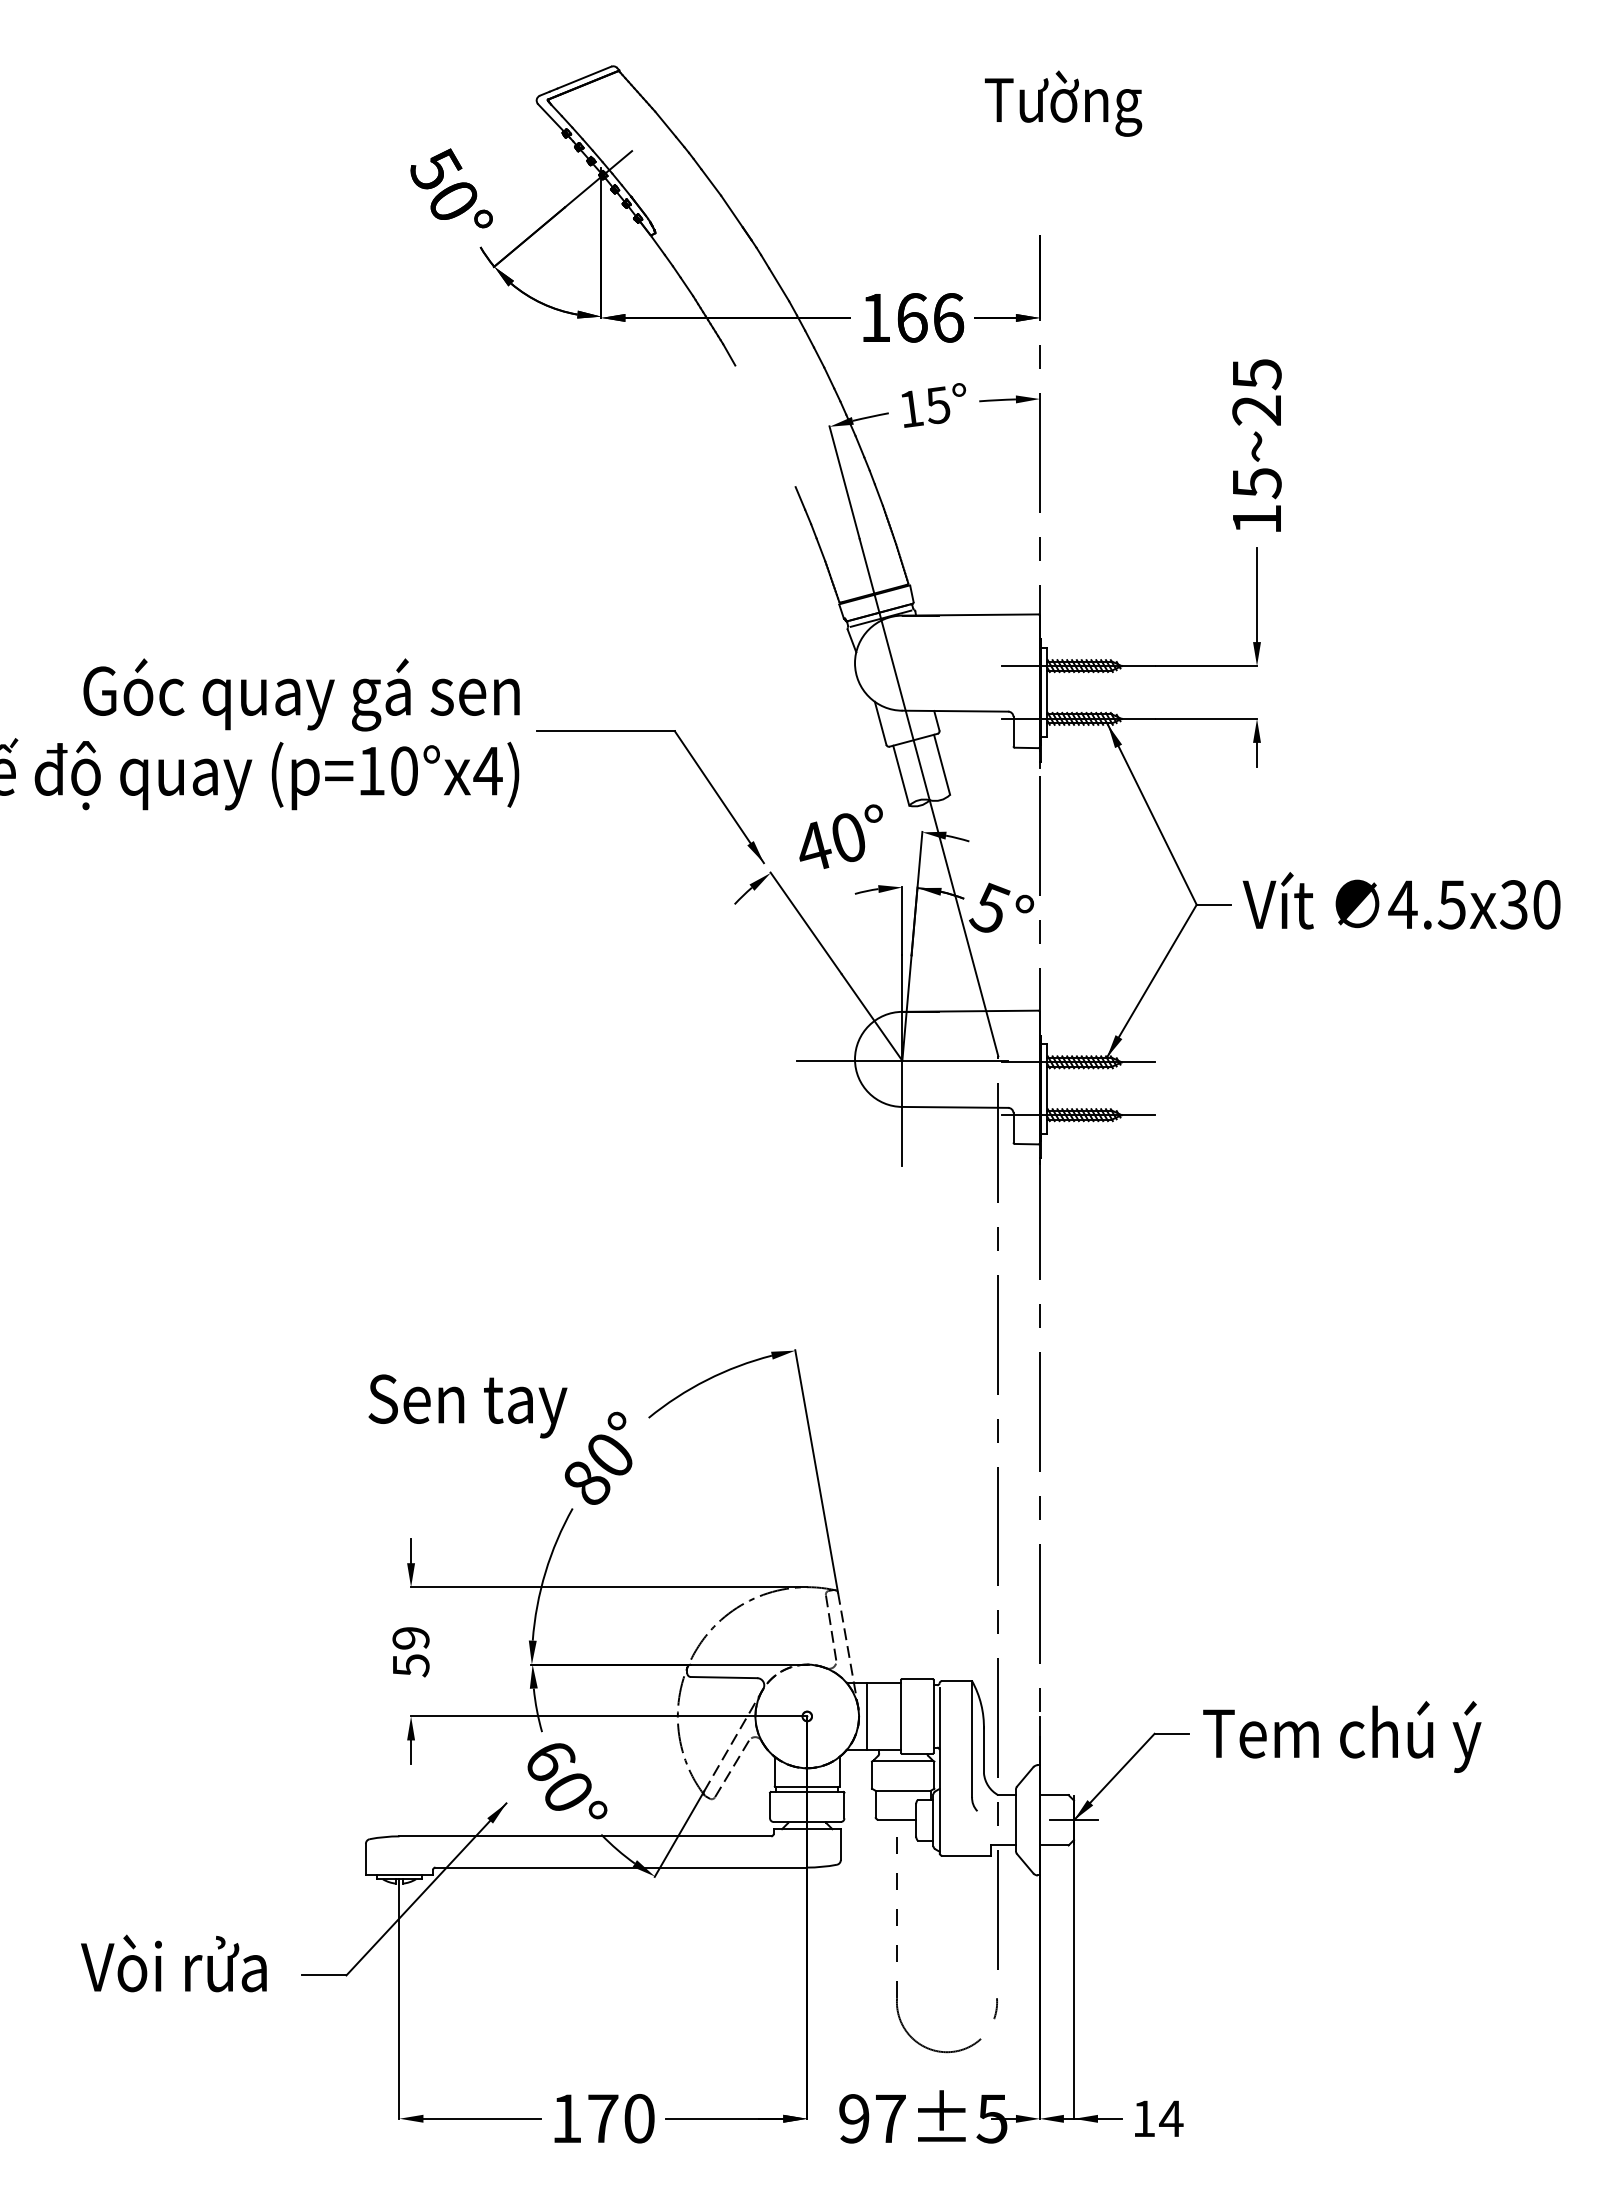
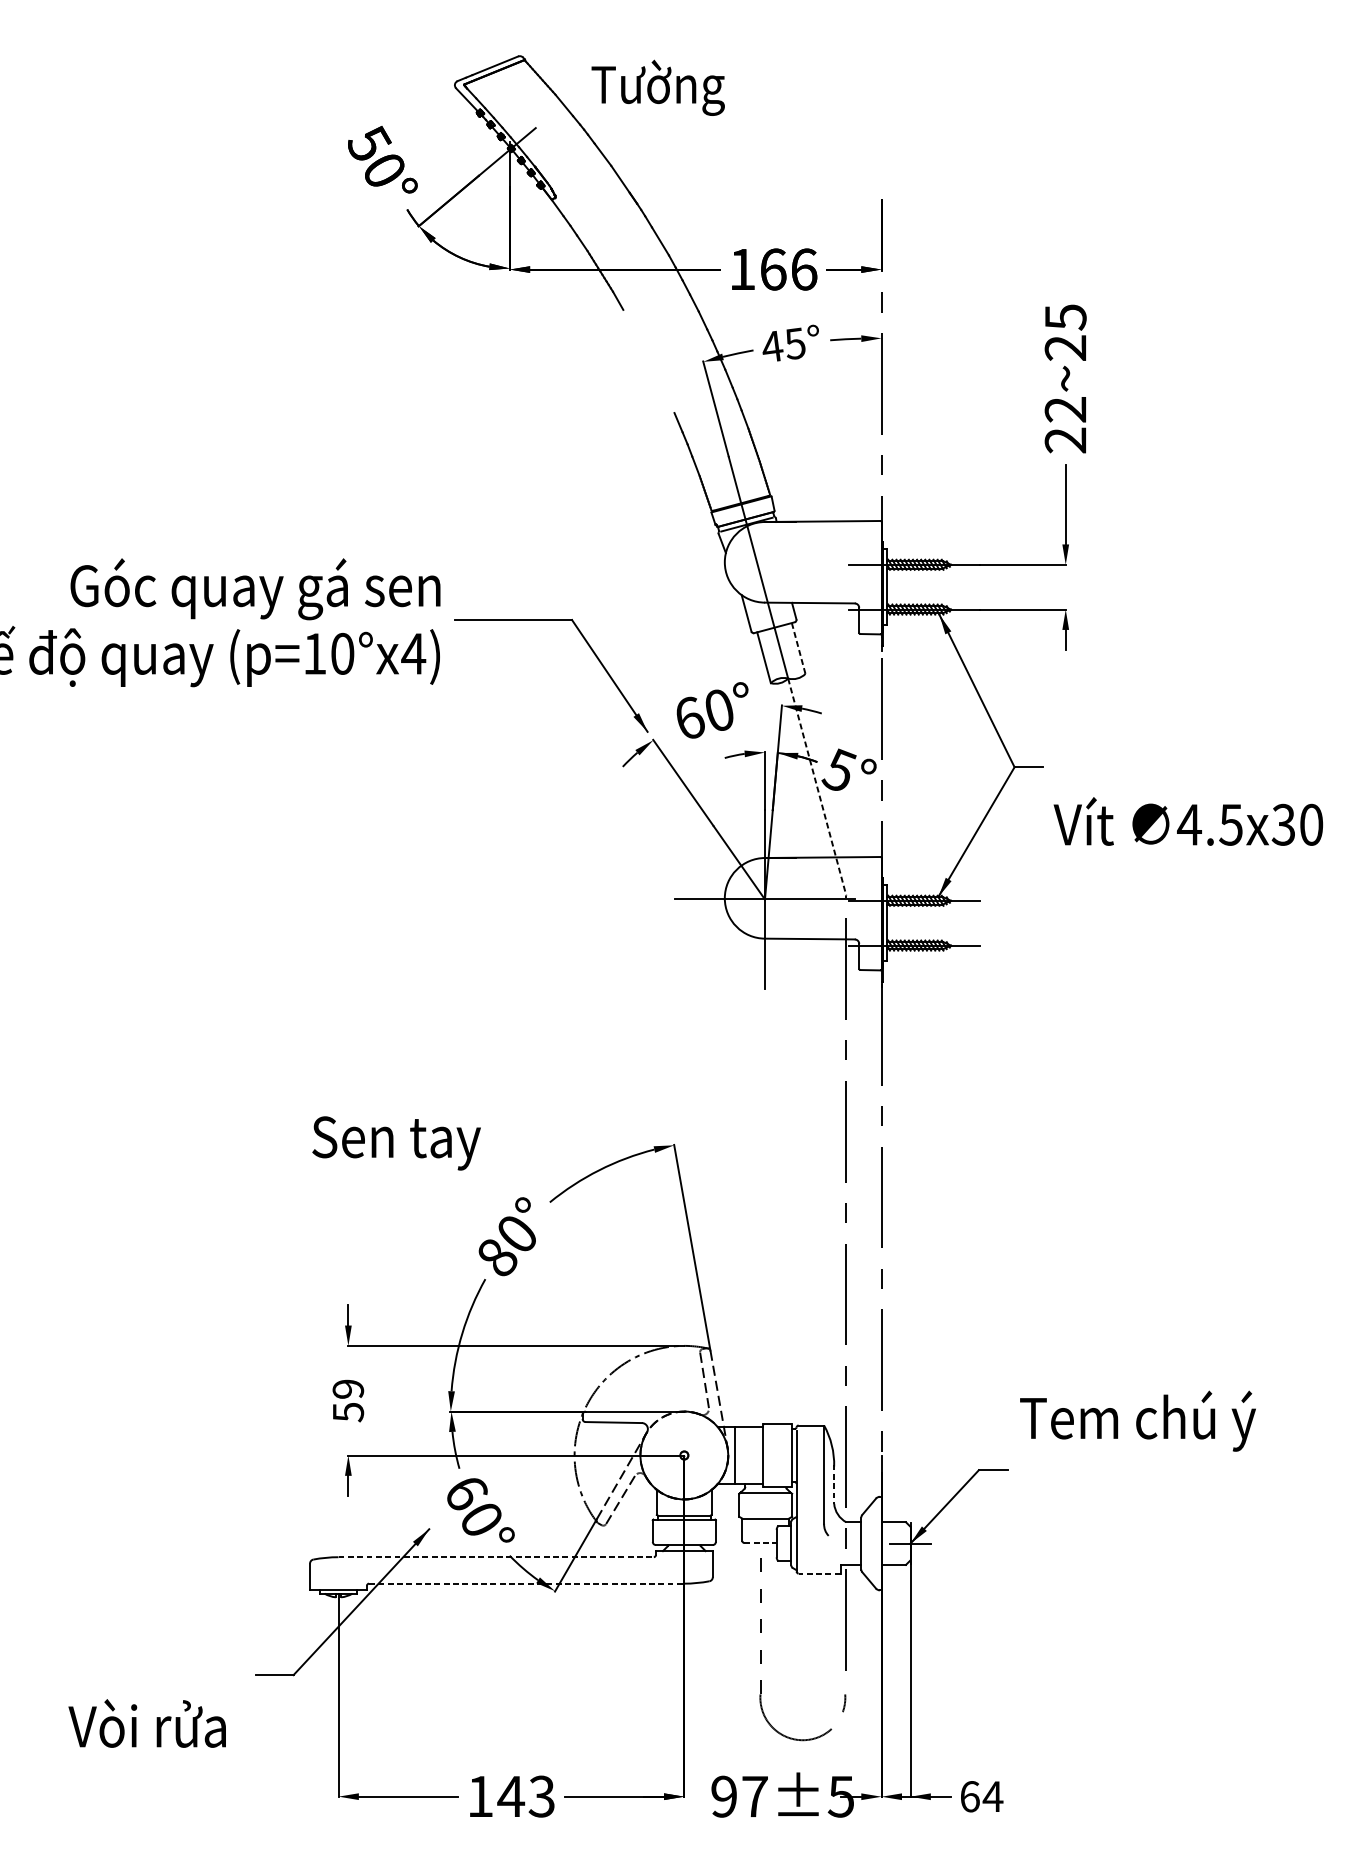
text: (1063, 103) -> (658, 87), moved
text: (911, 408) -> (772, 346), 15° -> 45°
text: (1256, 501) -> (1065, 425), 15~25 -> 22~25
line: (942, 765) -> (799, 649), solid -> dashed
text: (814, 846) -> (690, 717), 40° -> 60°
text: (1401, 900) -> (1188, 821), moved
line: (964, 928) -> (817, 787), solid -> dashed
text: (467, 1406) -> (396, 1143), moved
text: (1342, 1736) -> (1138, 1420), moved
line: (983, 1750) -> (833, 1484), solid -> dashed
line: (897, 1819) -> (760, 1542), solid -> dashed
line: (585, 1836) -> (496, 1557), solid -> dashed
line: (966, 1855) -> (819, 1573), solid -> dashed
line: (621, 1867) -> (526, 1583), solid -> dashed
text: (173, 1963) -> (146, 1723), moved
text: (620, 2118) -> (525, 1796), 170 -> 143
text: (1144, 2118) -> (970, 1796), 14 -> 64

